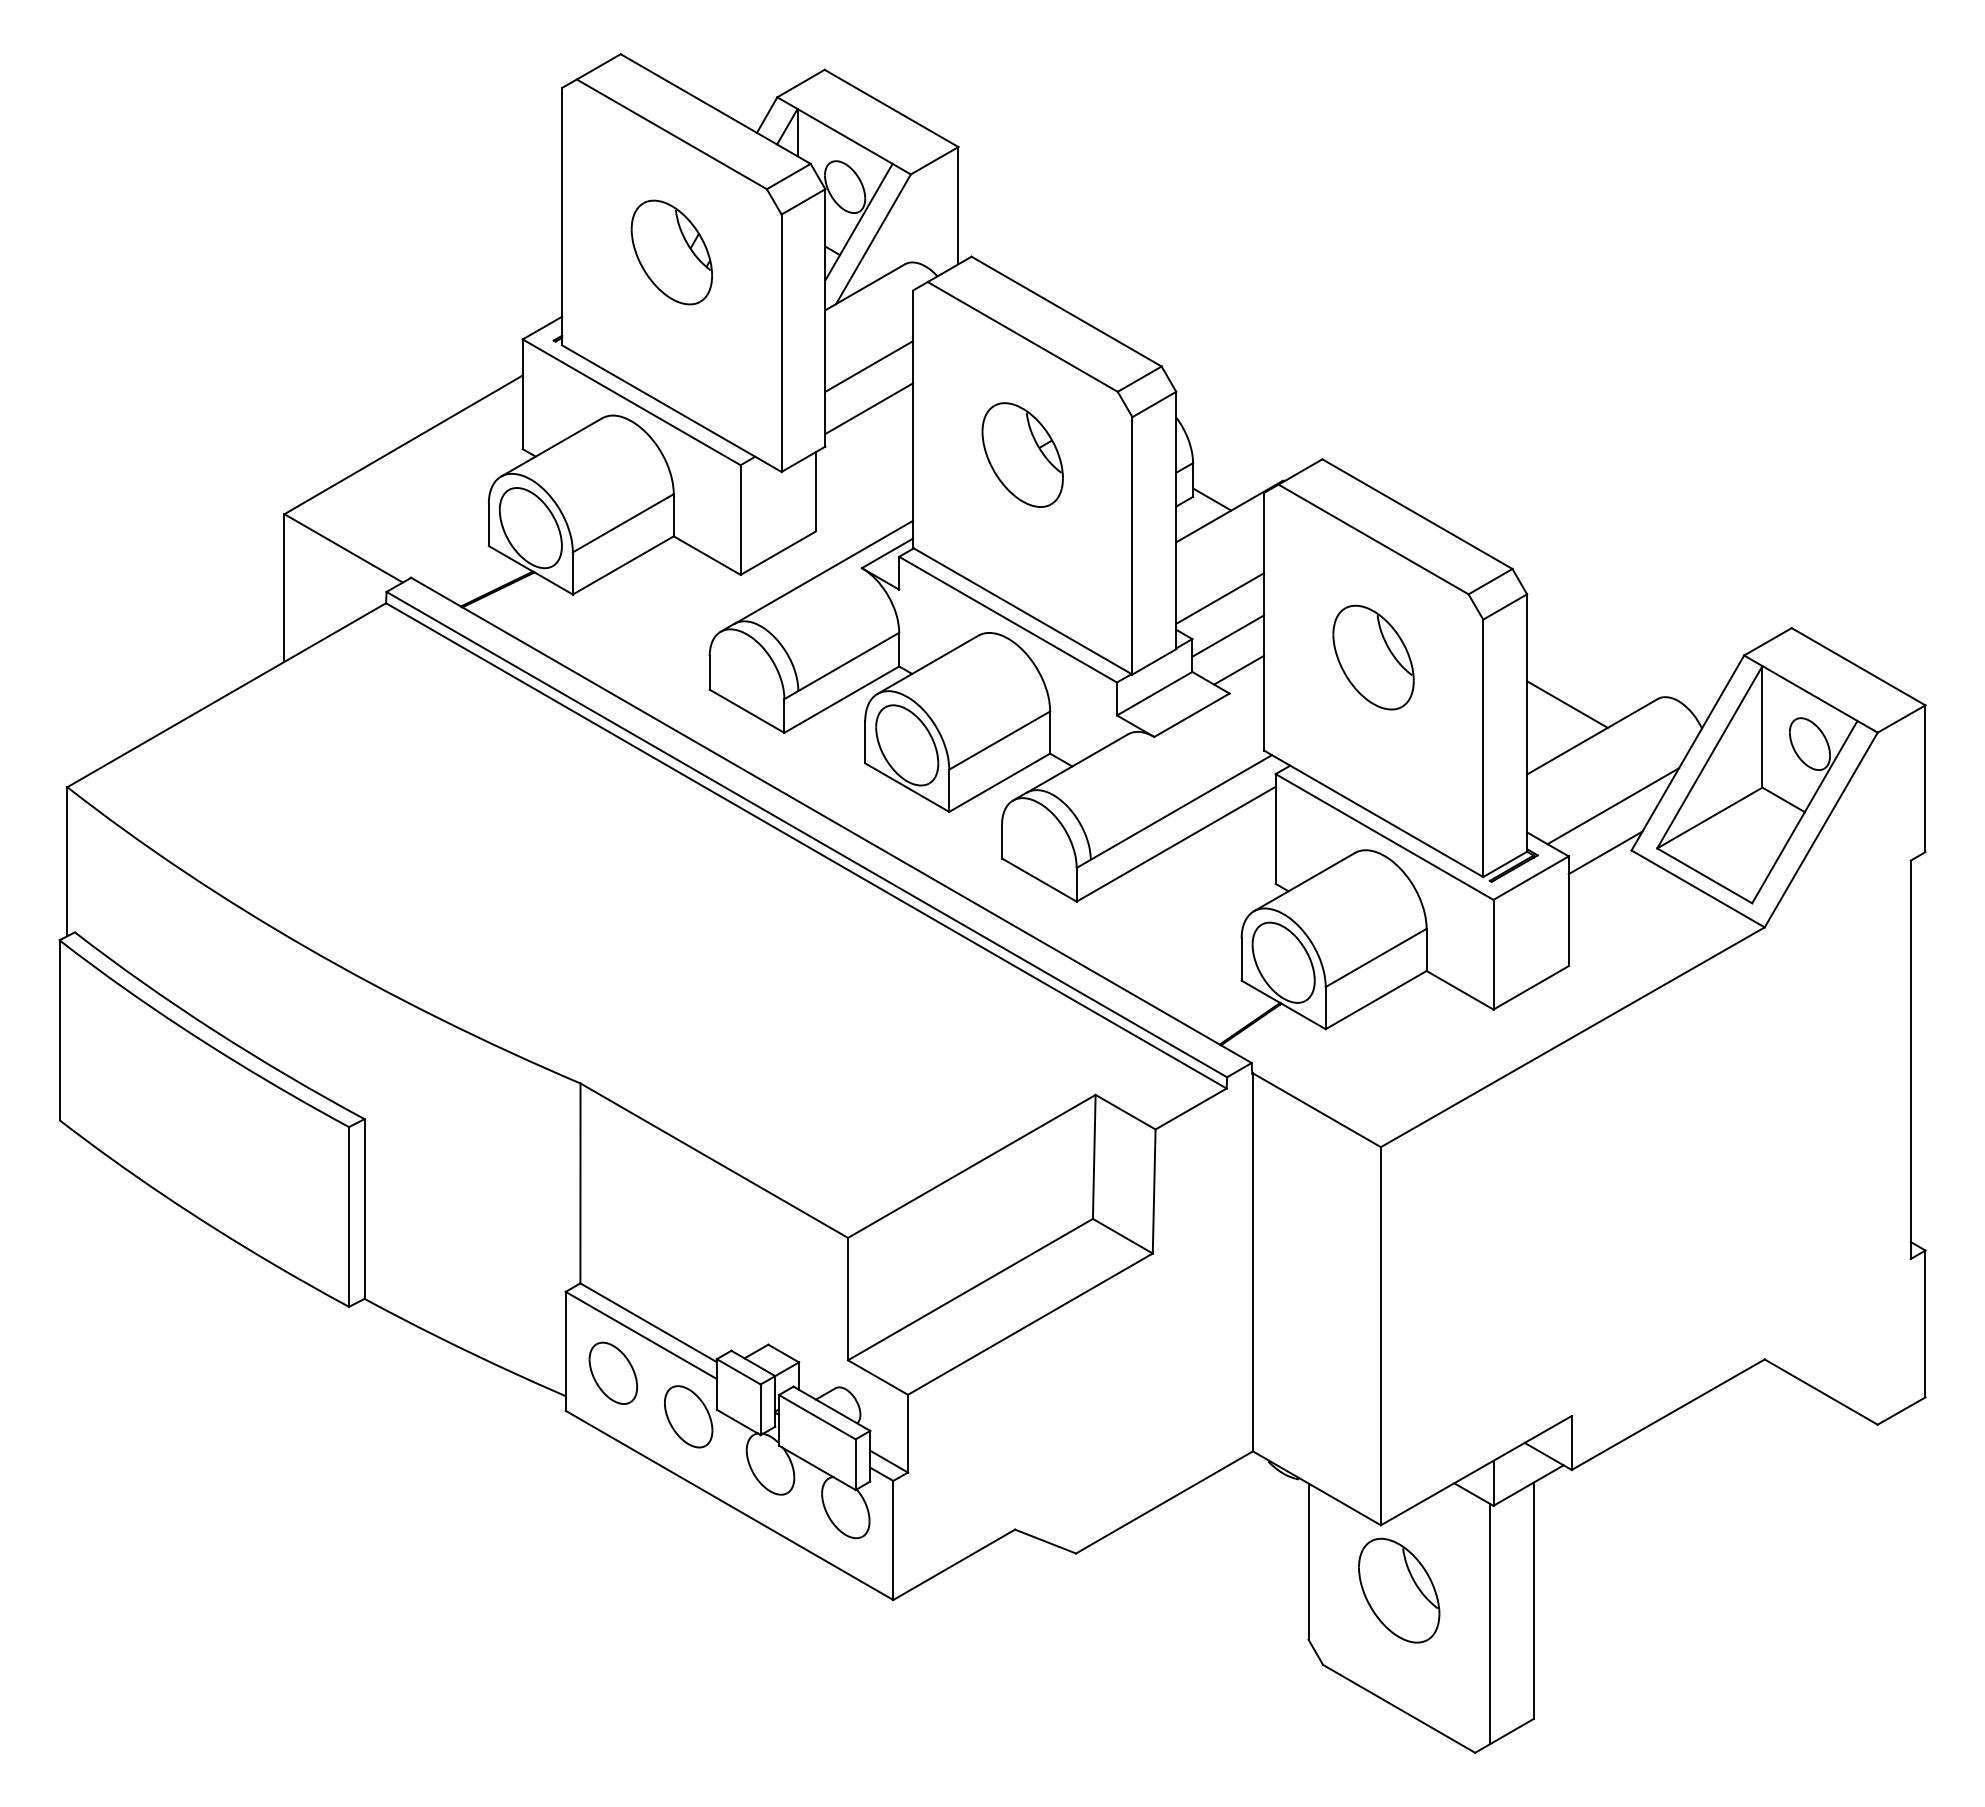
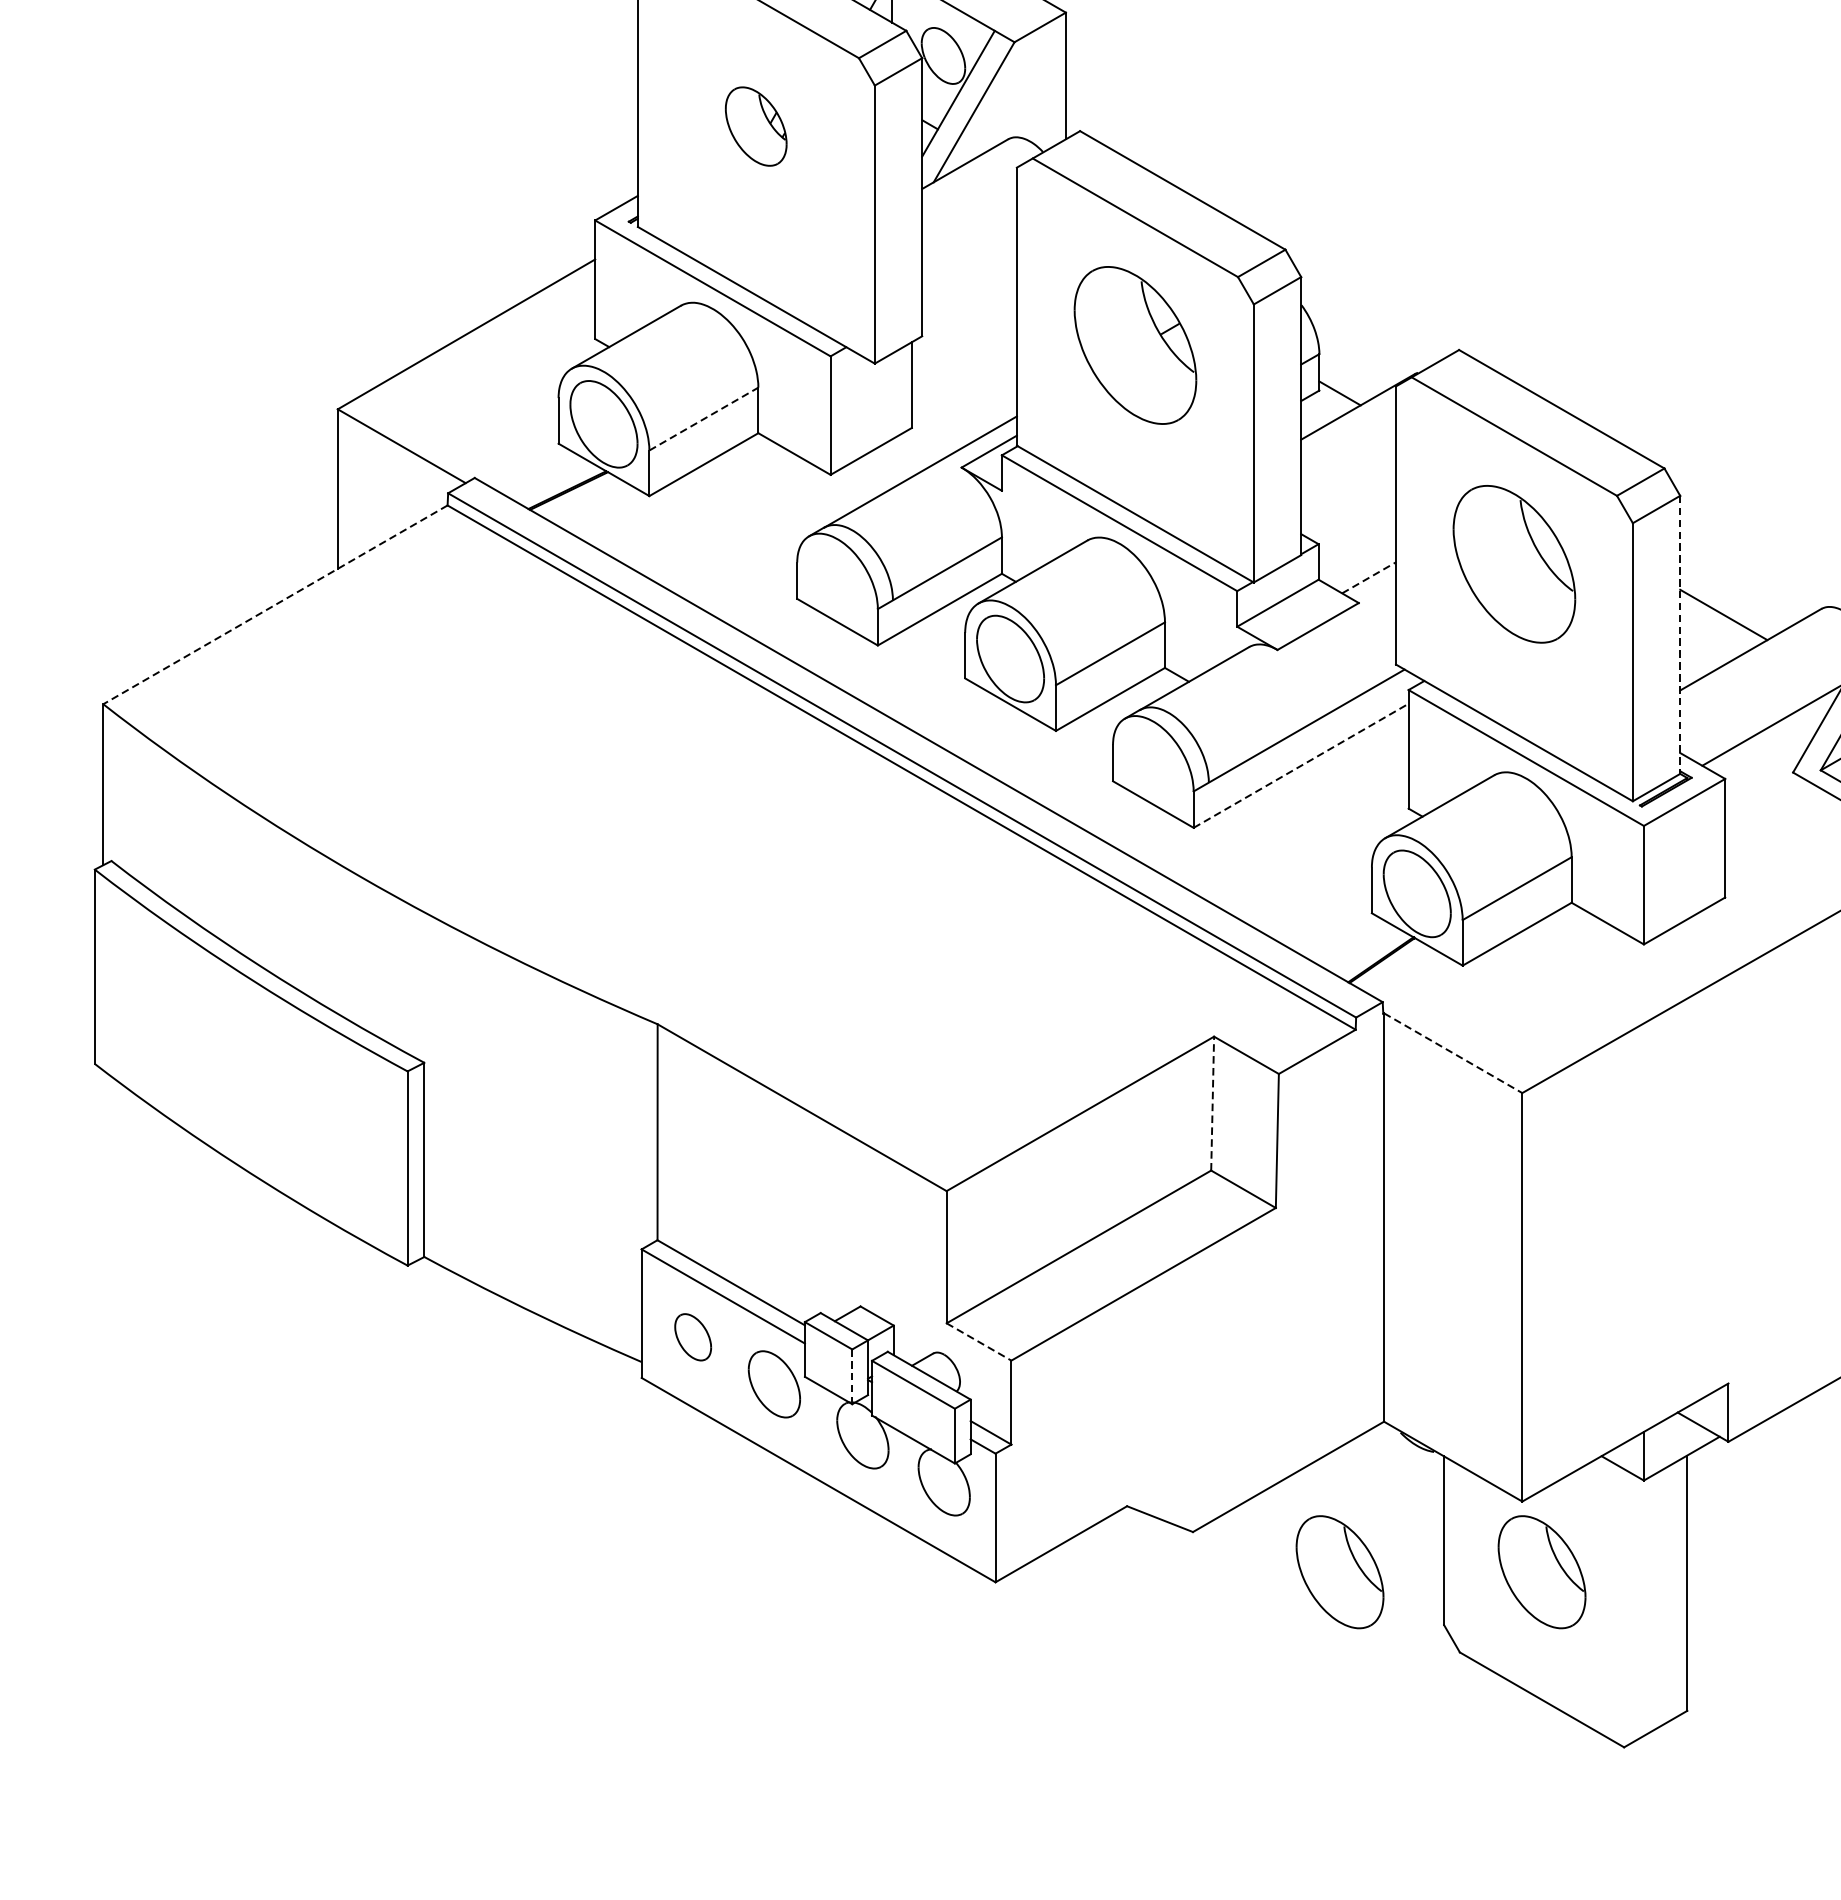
part: (671, 252) -> (755, 126), size x0.7
line: (869, 366) -> (969, 249), removed
line: (869, 408) -> (969, 295), removed
part: (1022, 454) -> (1135, 344), size x1.4
line: (623, 523) -> (704, 419), solid -> dashed
line: (1220, 598) -> (1349, 500), removed
line: (1228, 635) -> (1357, 540), removed
part: (1373, 657) -> (1514, 564), size x1.4
line: (1239, 670) -> (1369, 578), solid -> dashed
line: (226, 695) -> (275, 605), solid -> dashed
line: (1527, 723) -> (1680, 635), solid -> dashed
line: (1176, 844) -> (1301, 766), solid -> dashed
line: (1605, 852) -> (1764, 774), removed
line: (1316, 1110) -> (1452, 1053), solid -> dashed
line: (1094, 1156) -> (1212, 1103), solid -> dashed
part: (613, 1372) -> (693, 1336), size x0.7
line: (878, 1377) -> (979, 1341), solid -> dashed
line: (760, 1409) -> (852, 1376), solid -> dashed
part: (1212, 1590) -> (1340, 1572), added
line: (1489, 1623) -> (1639, 1607), removed

